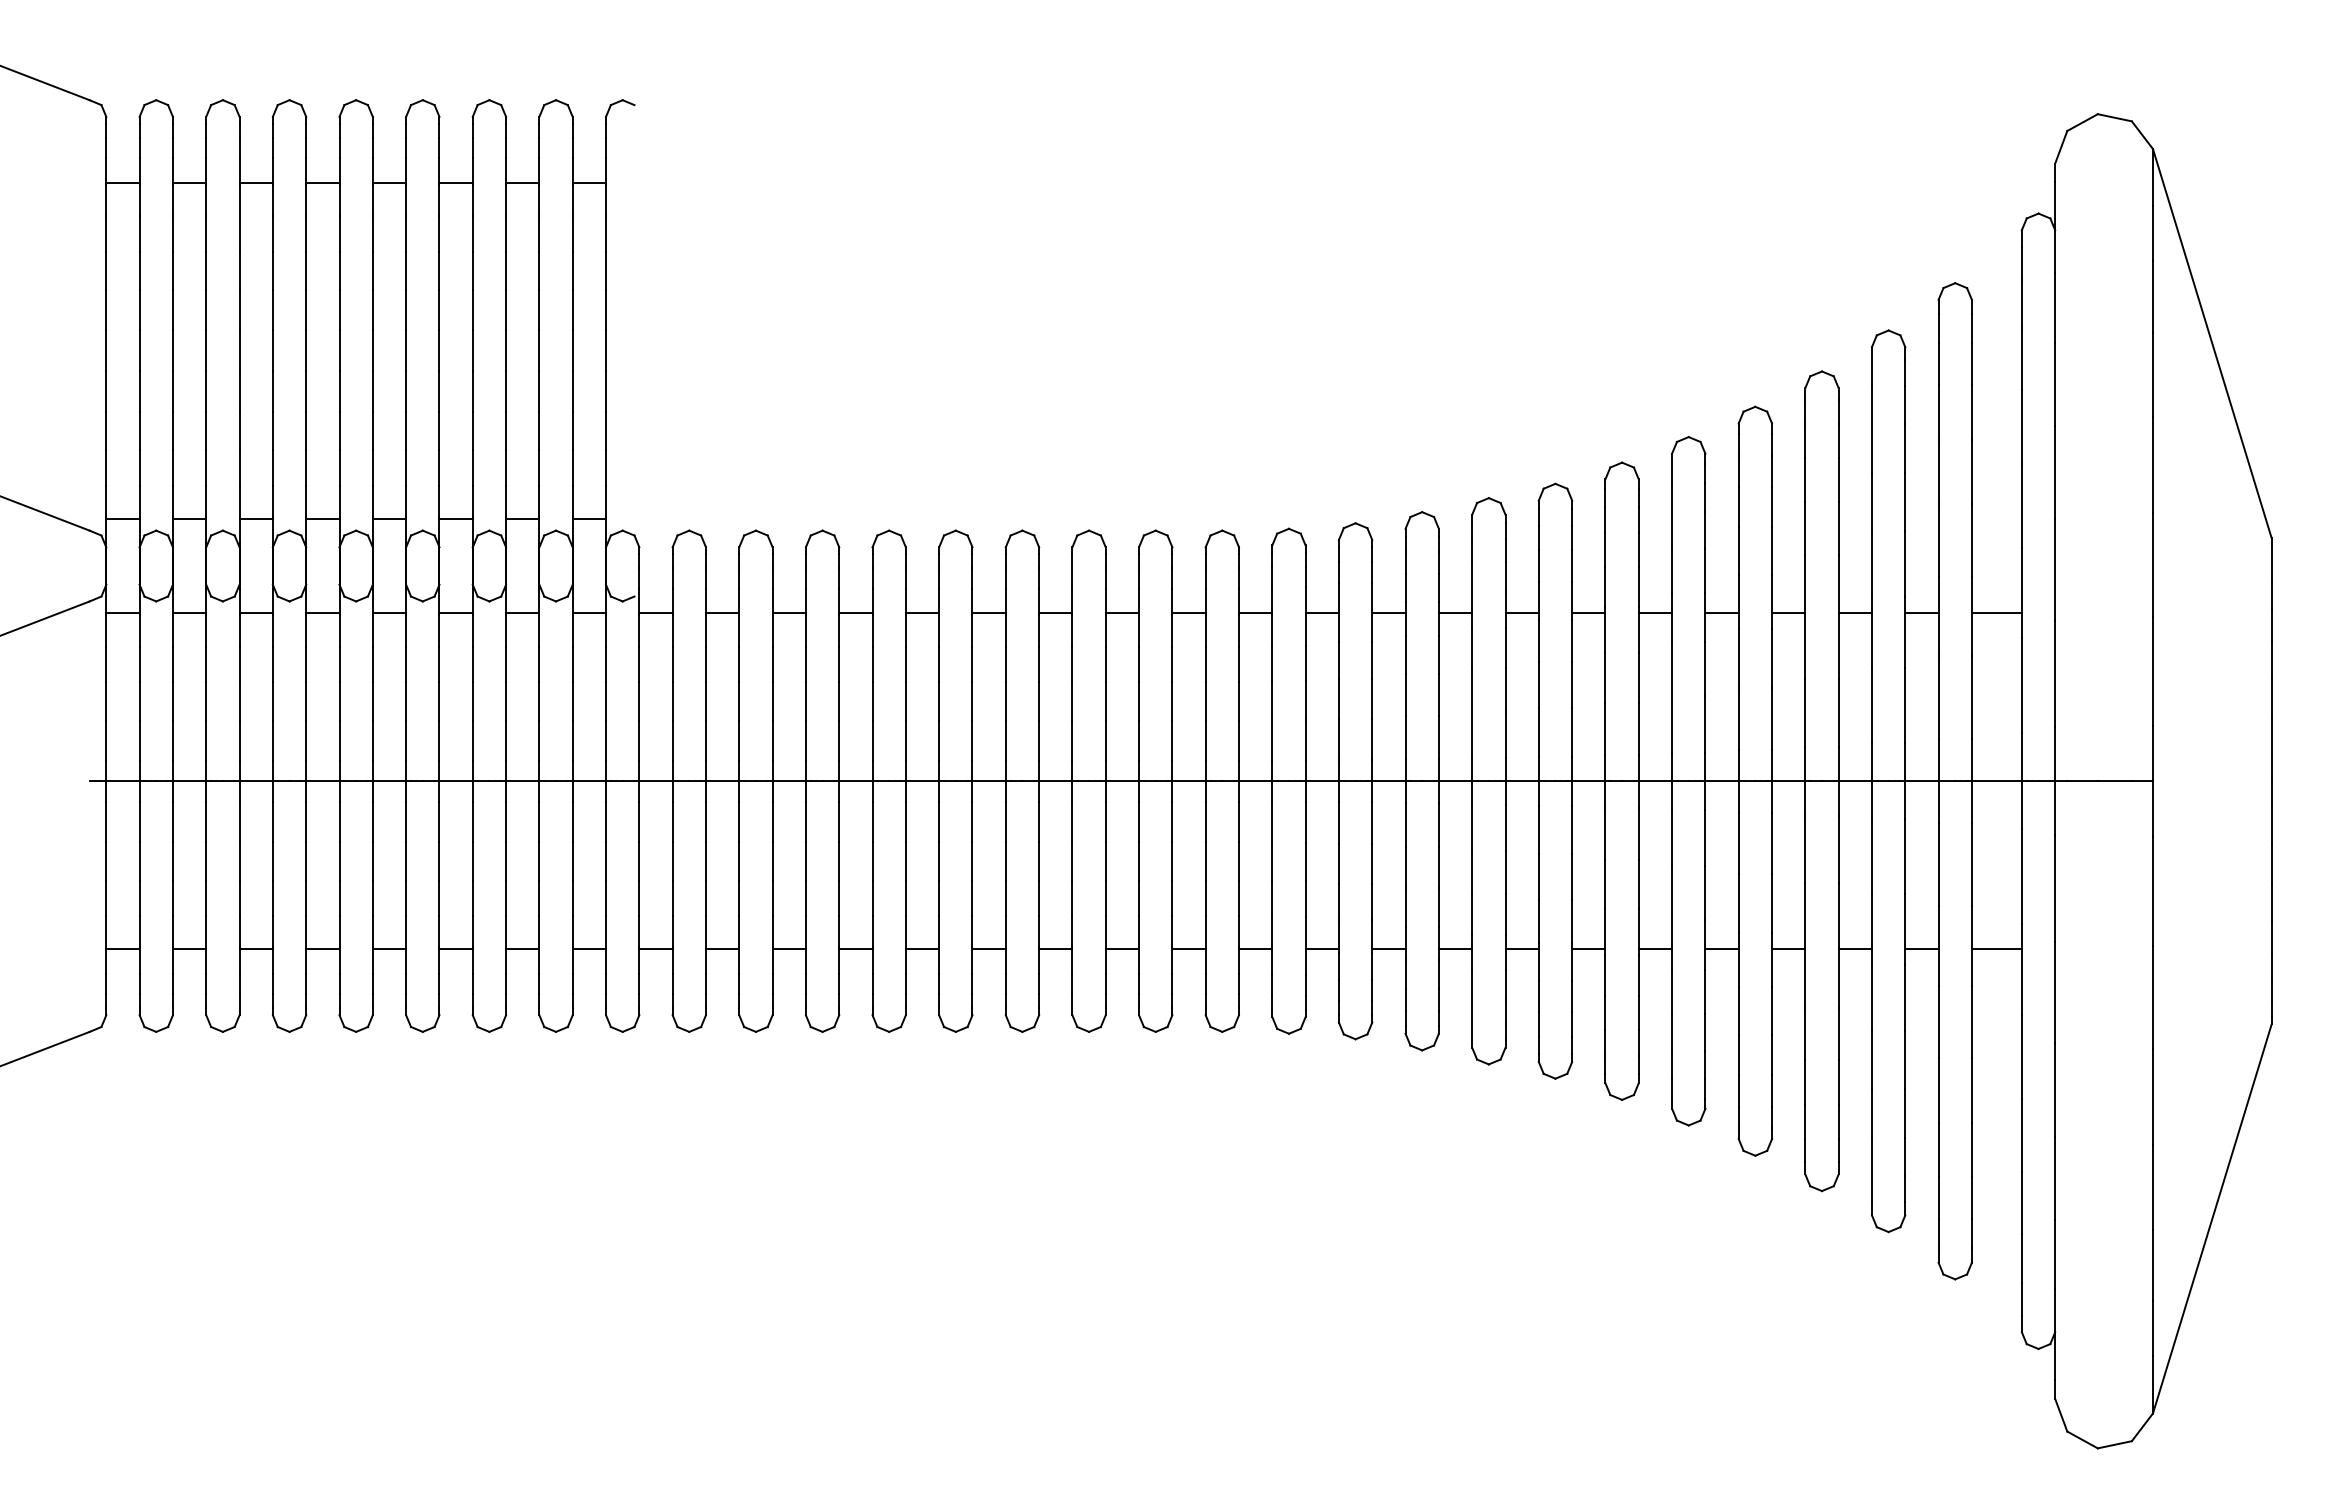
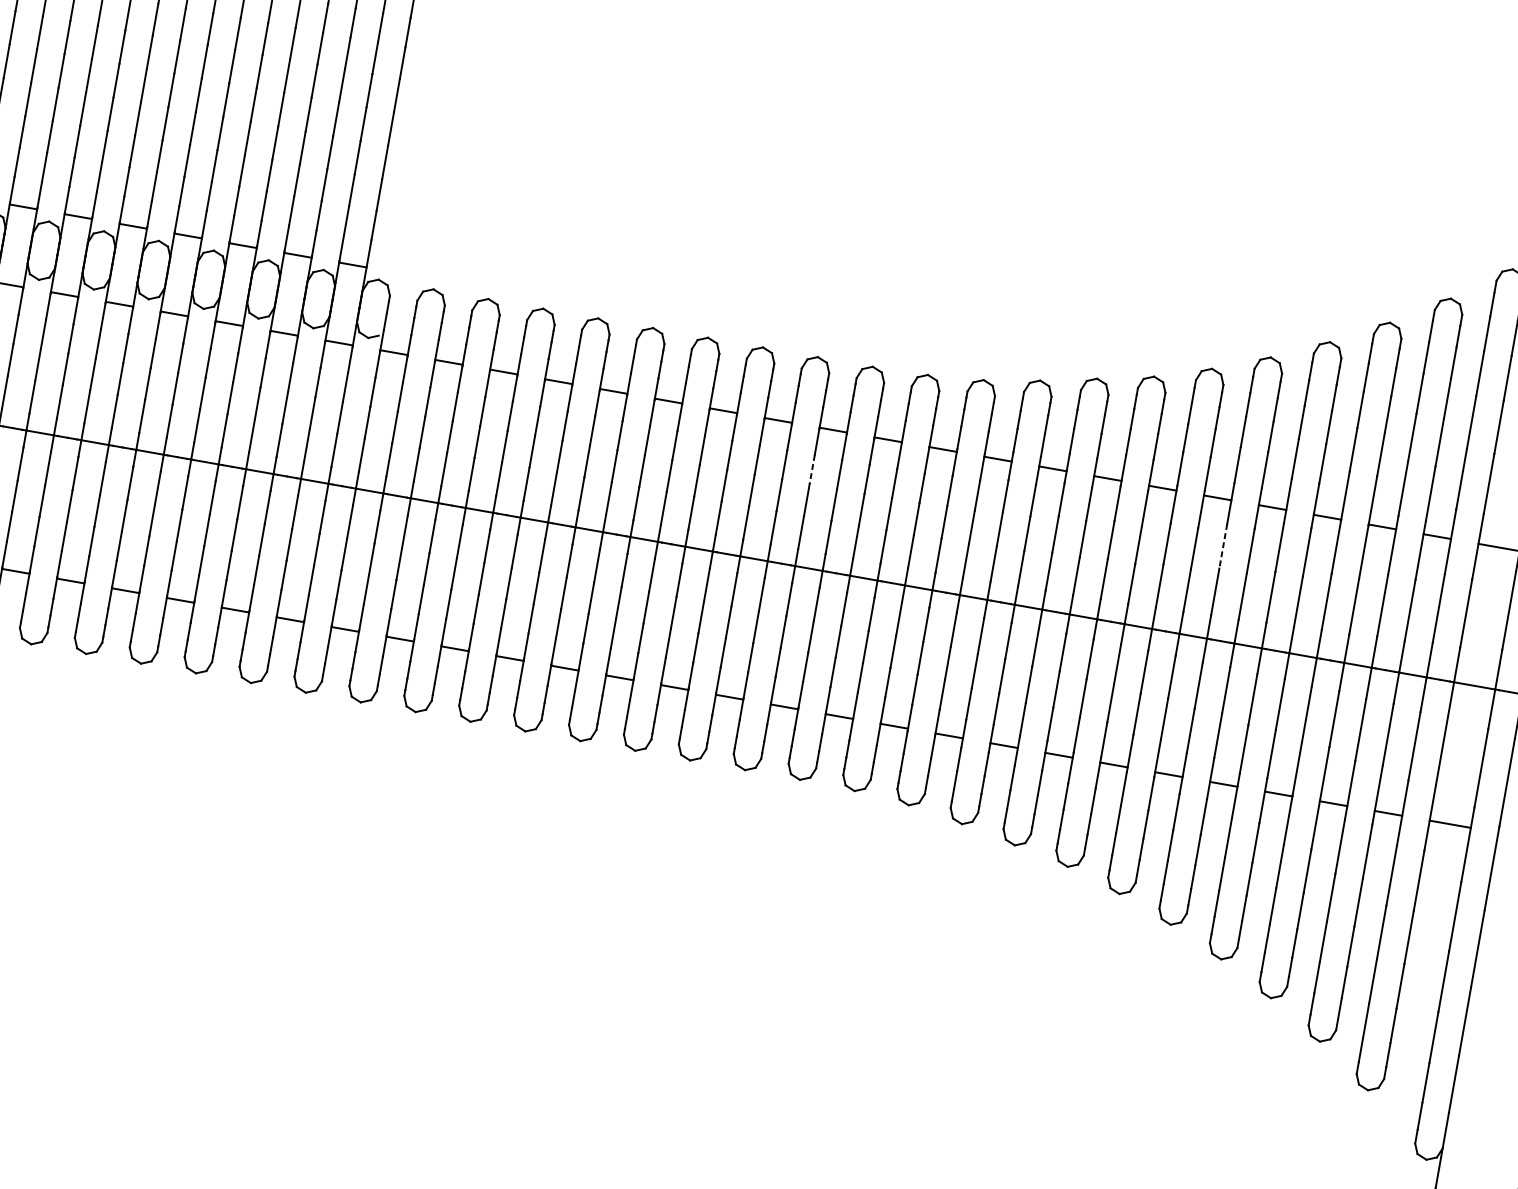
line: (1172, 664) -> (812, 469), solid -> dashed
line: (1672, 669) -> (1223, 546), solid -> dashed

